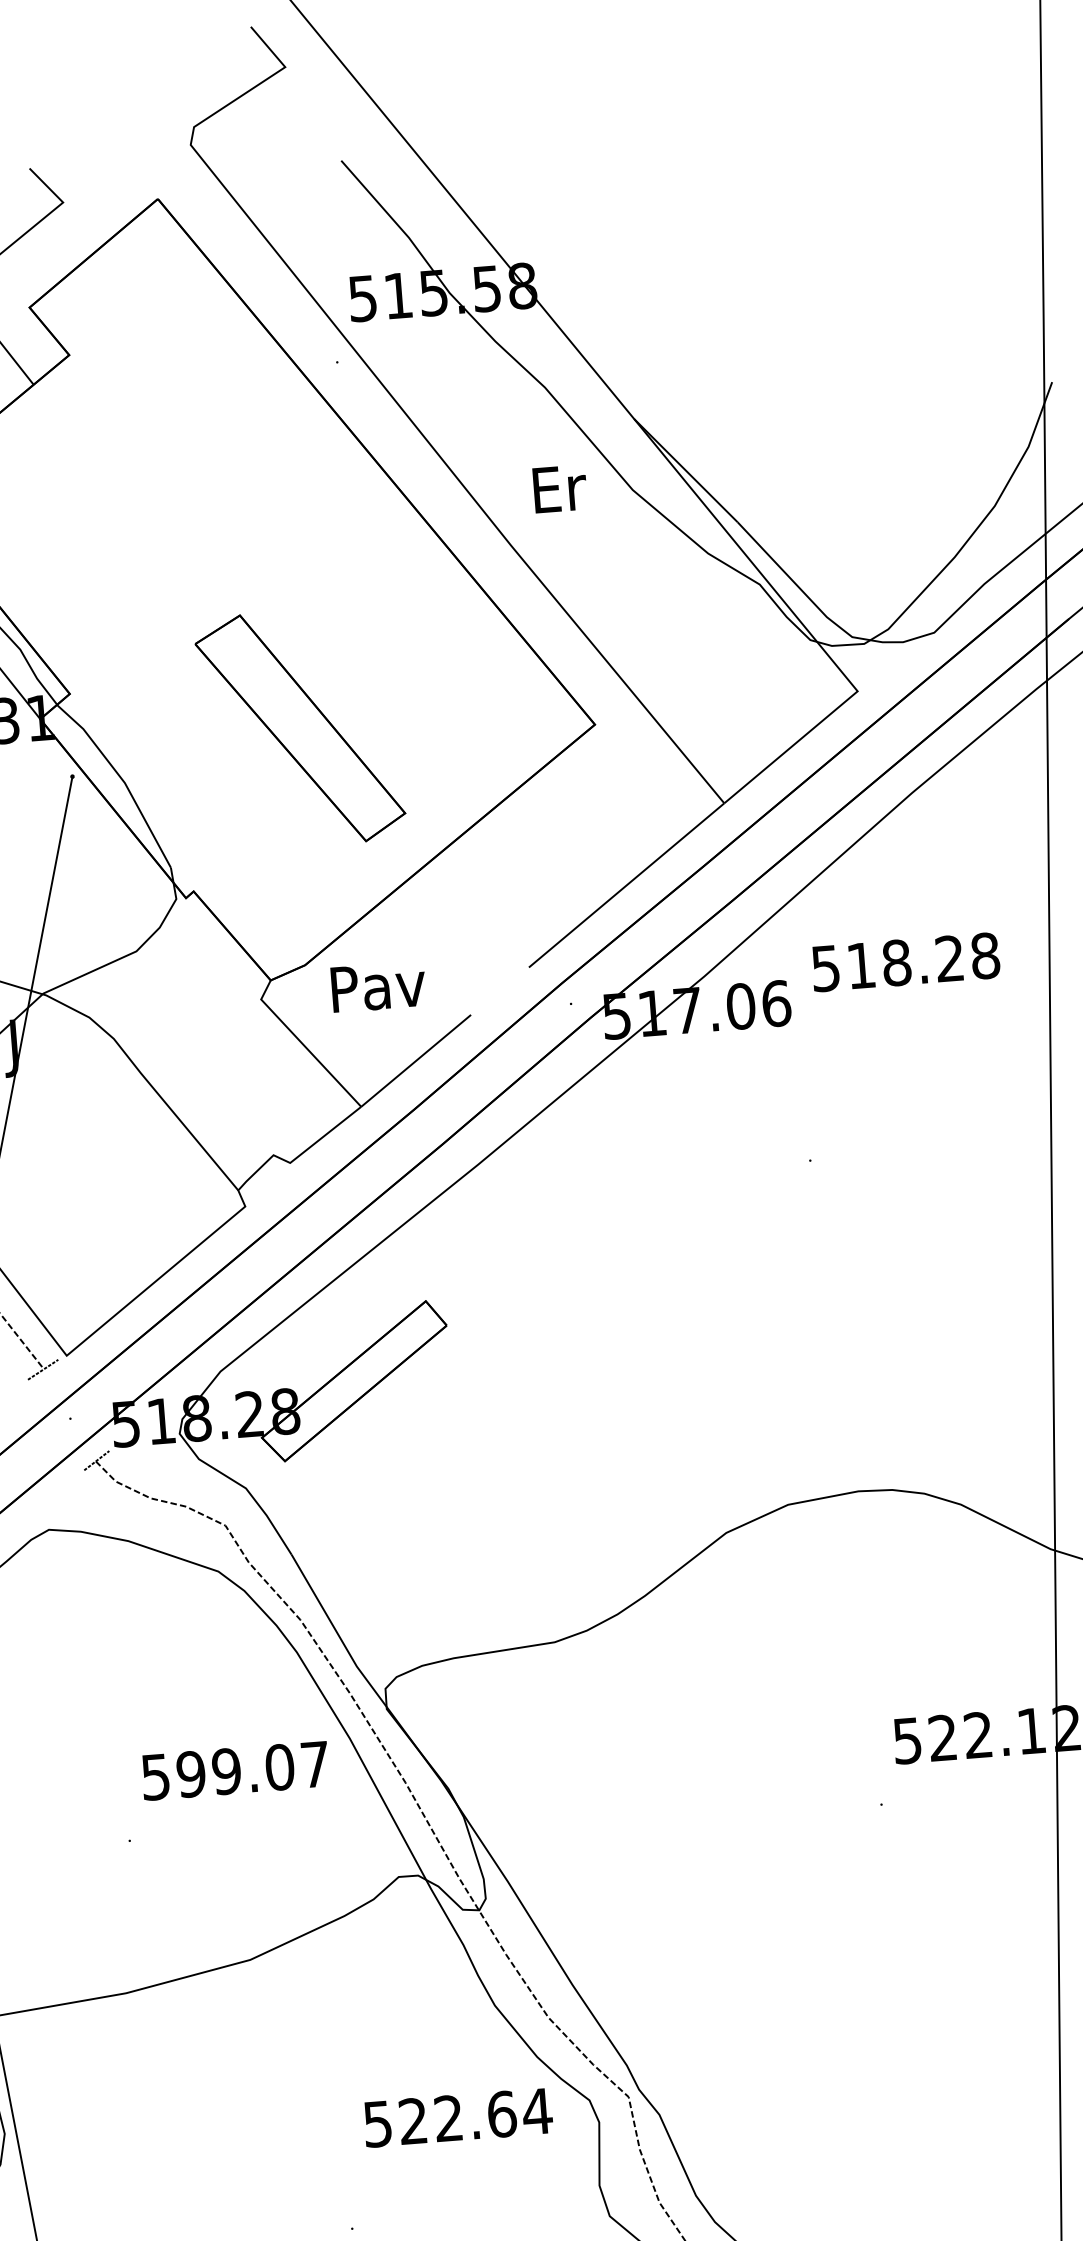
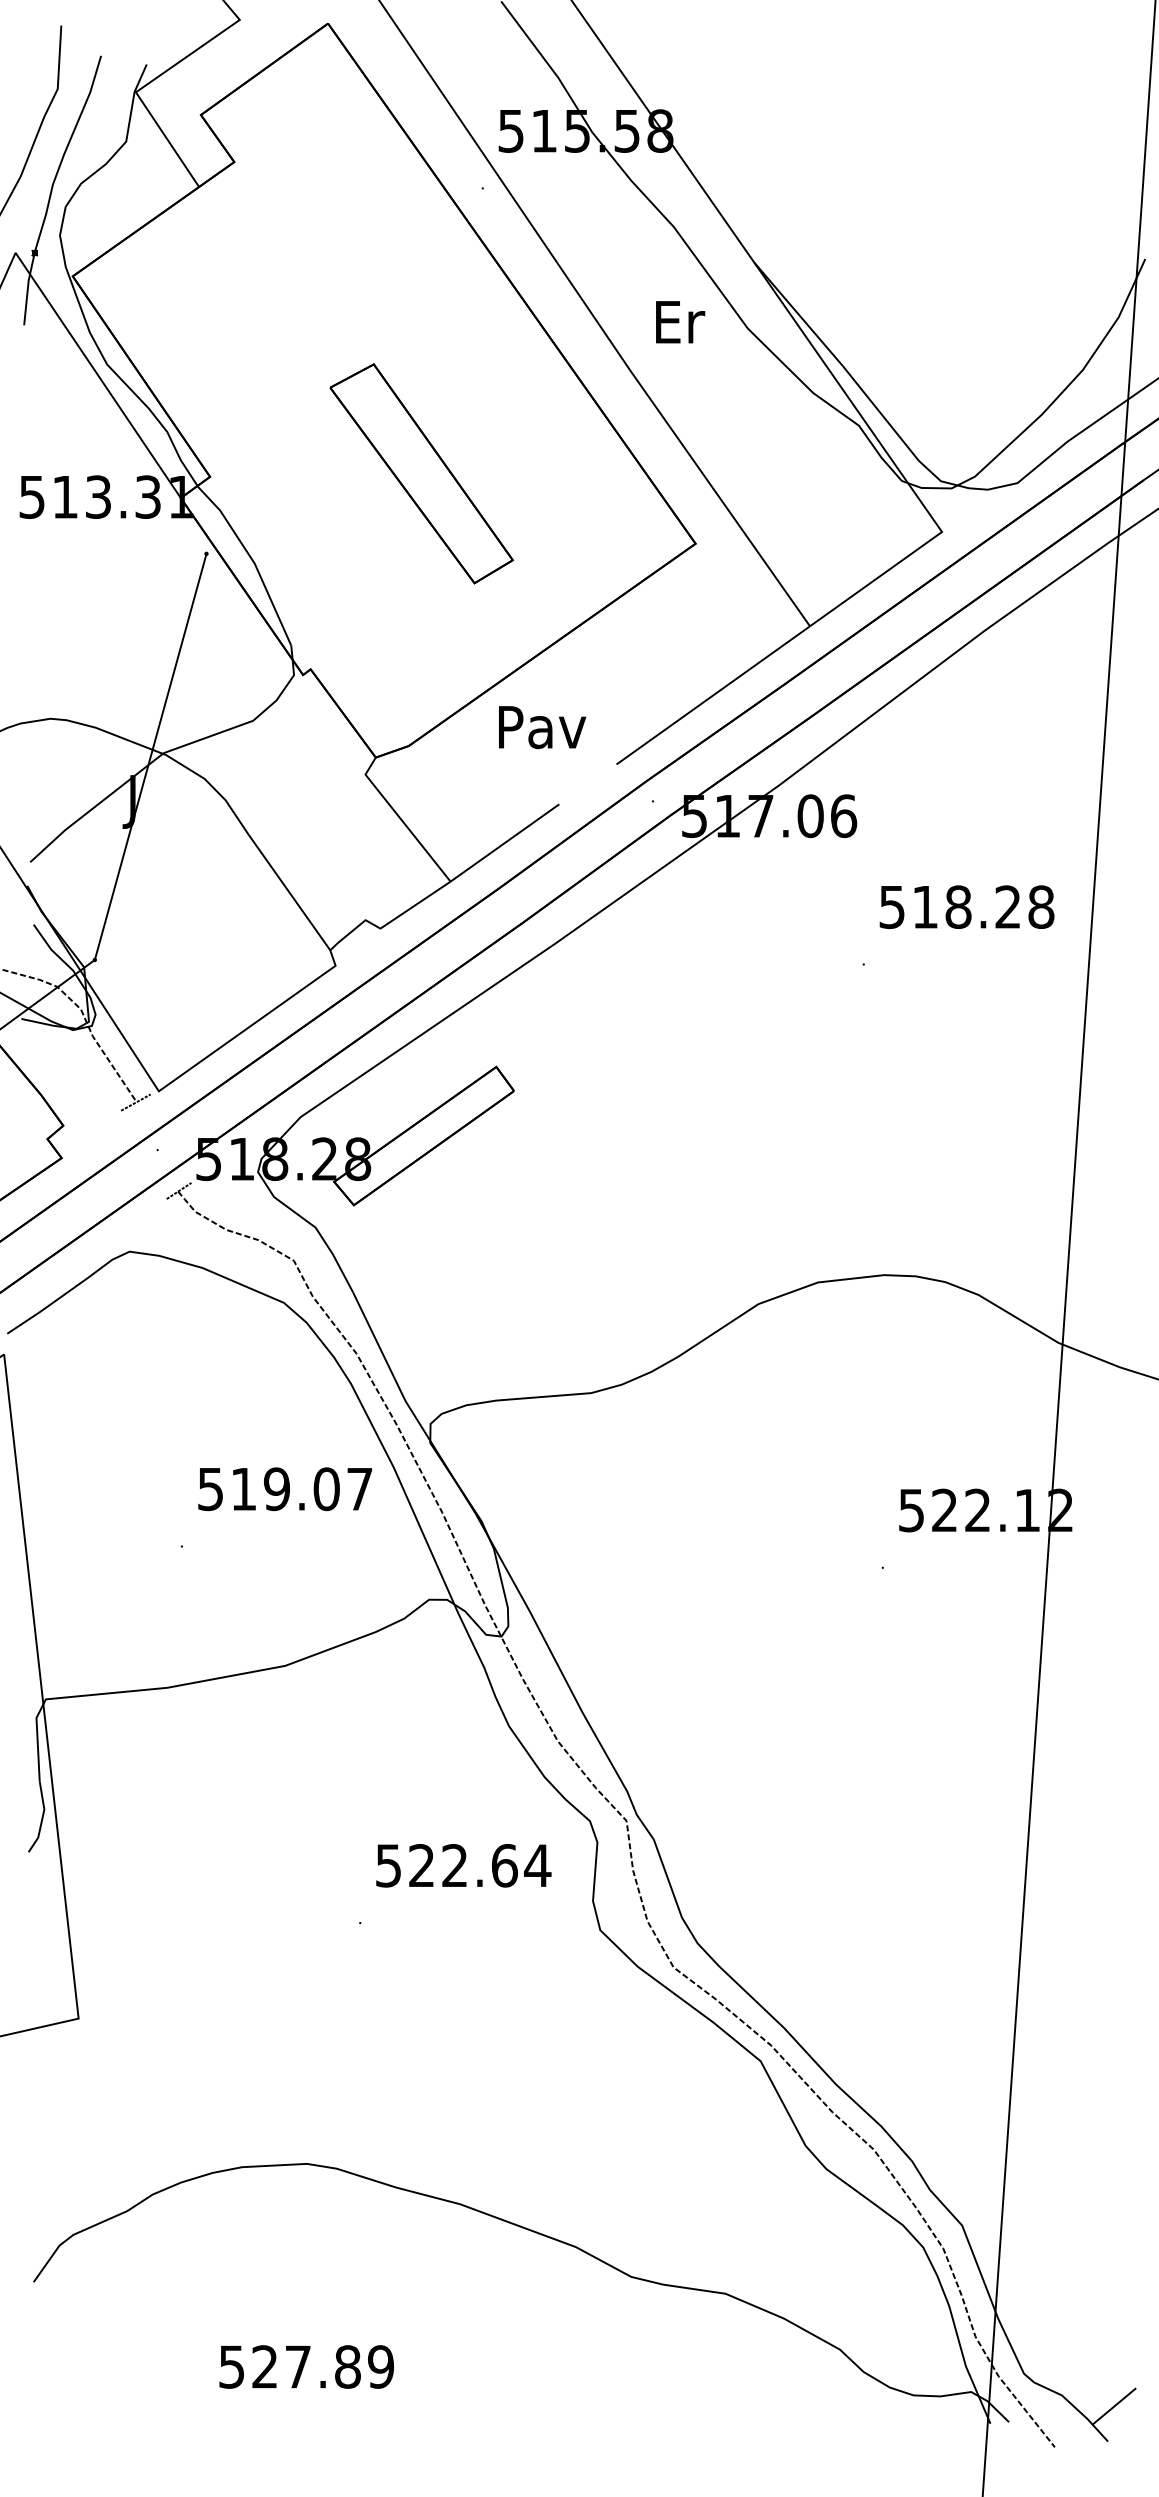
part: (300, 728) -> (421, 473), moved
text: (905, 961) -> (966, 906), moved
text: (378, 986) -> (542, 727), moved
text: (190, 1774) -> (243, 1489), 599.07 -> 519.07
text: (457, 2117) -> (463, 1865), moved

